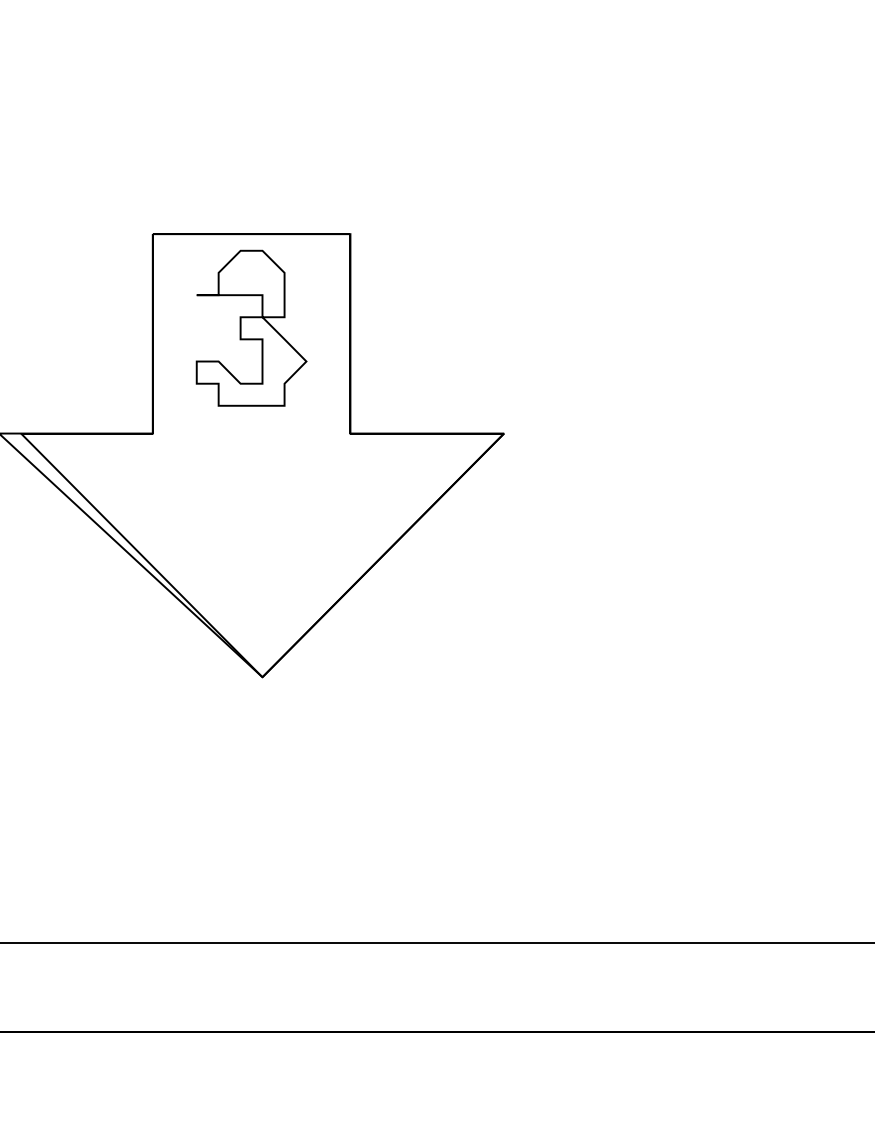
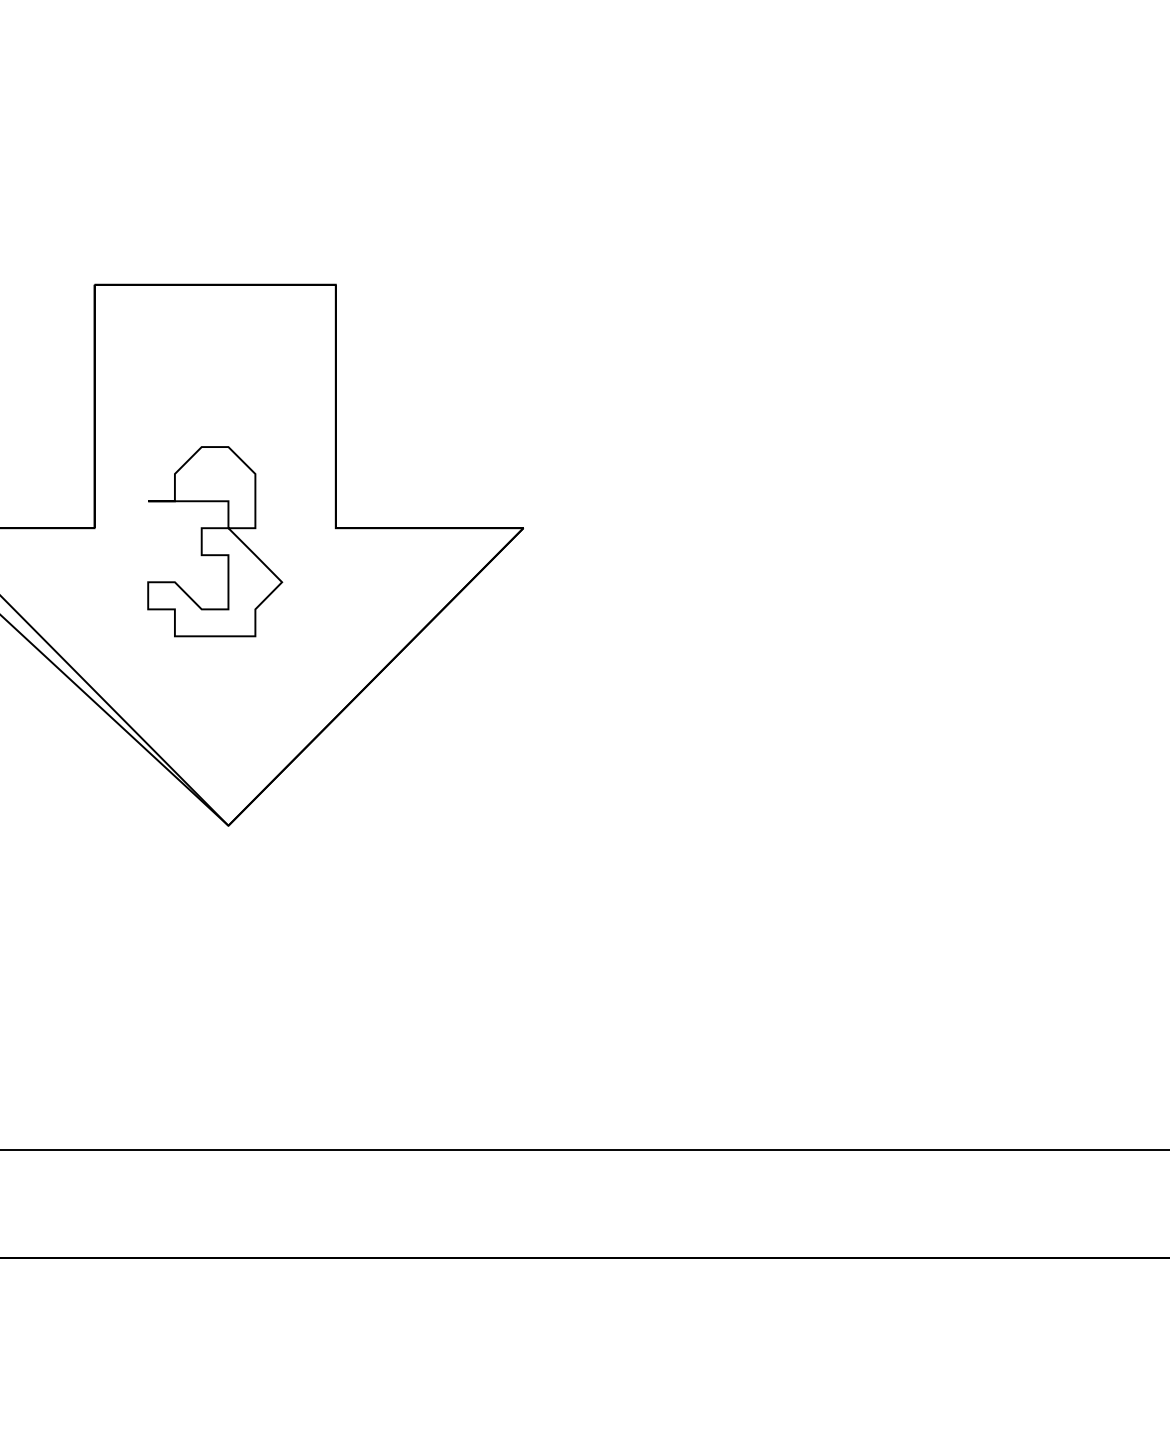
part: (251, 328) -> (215, 541), moved

